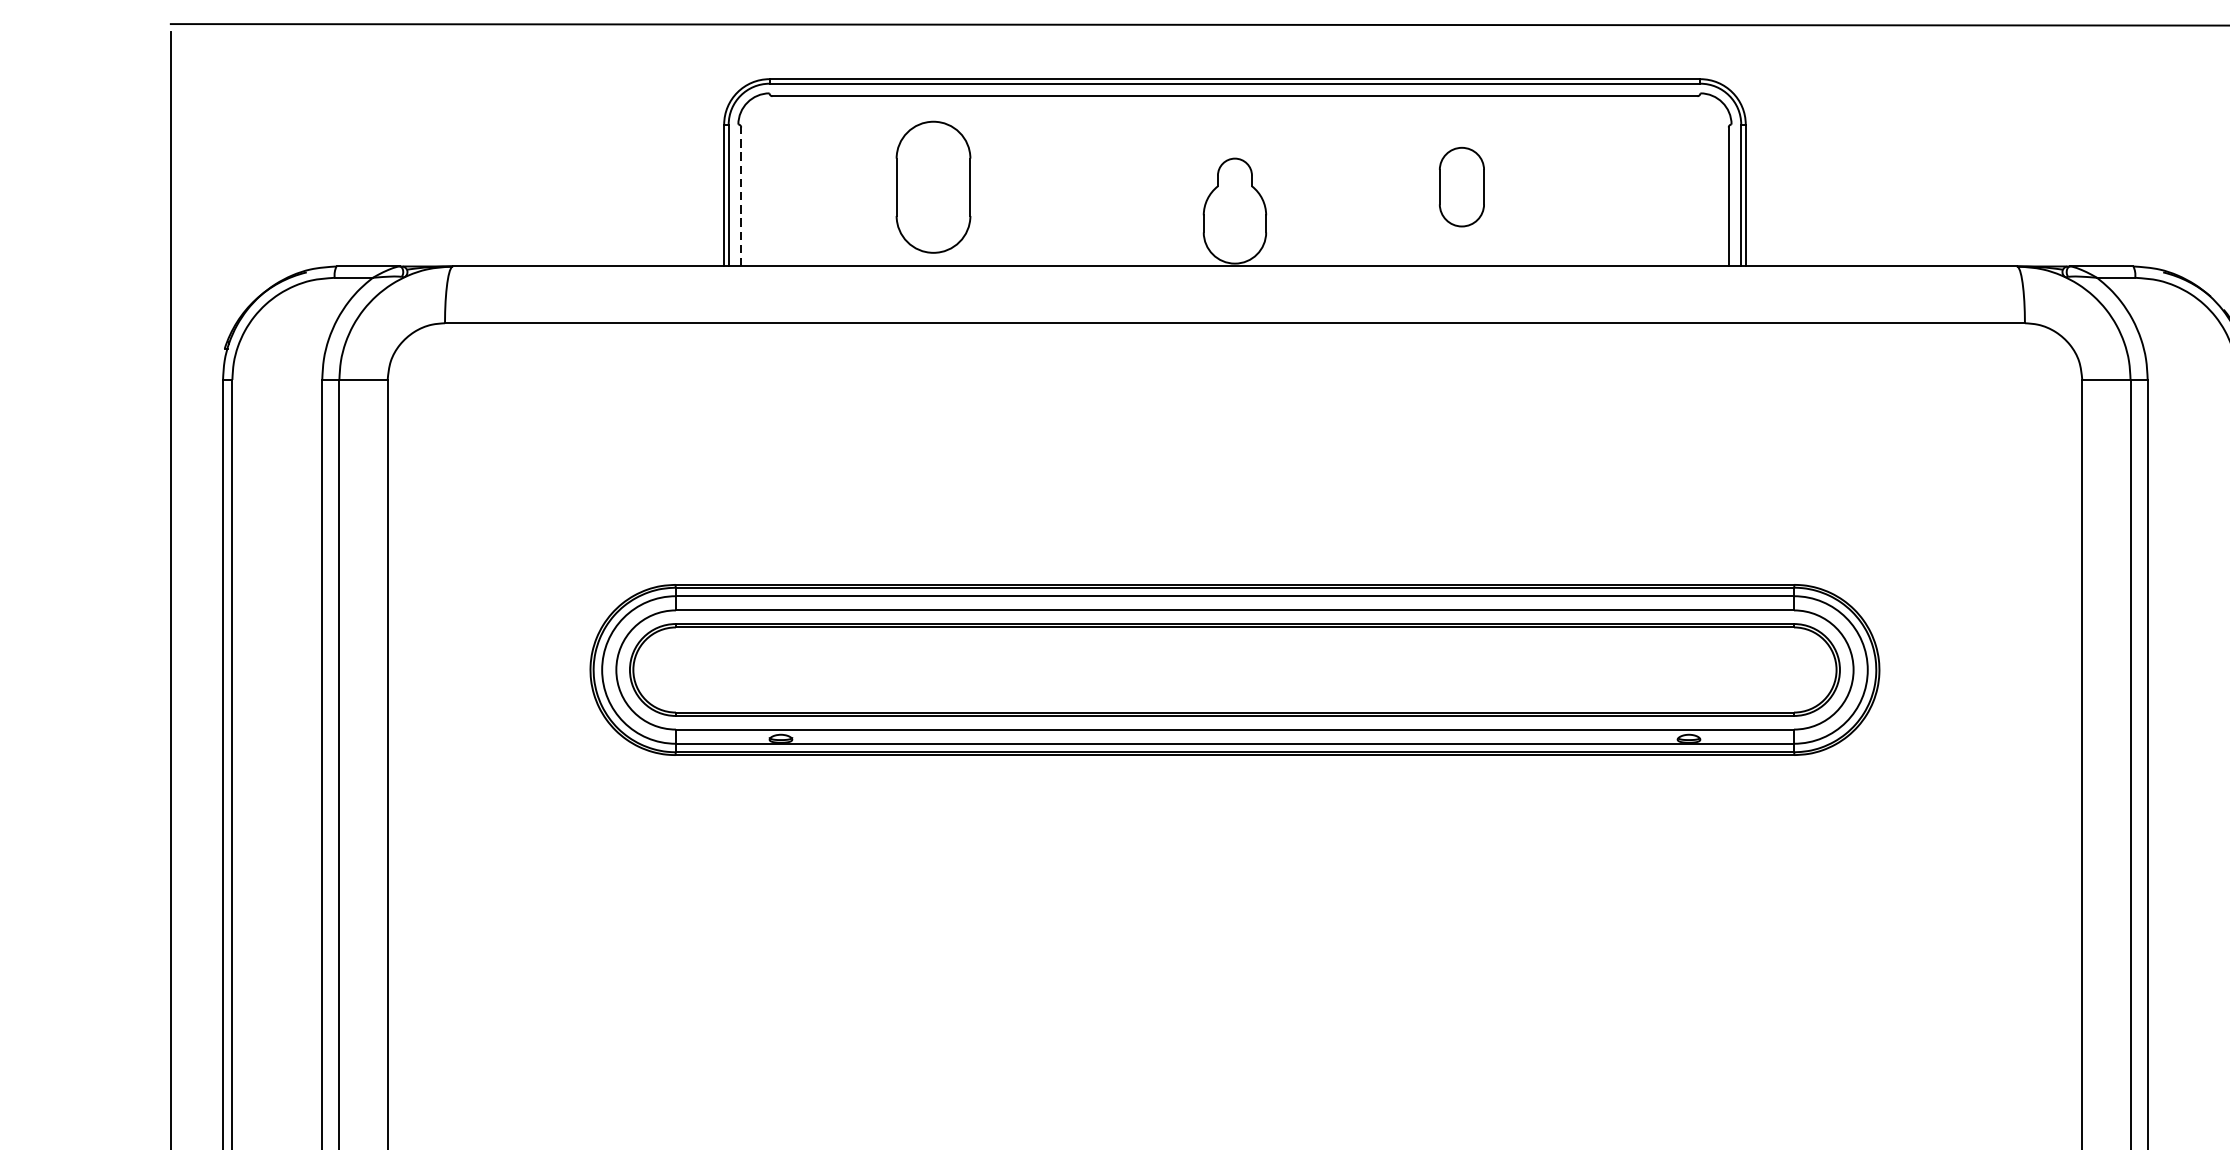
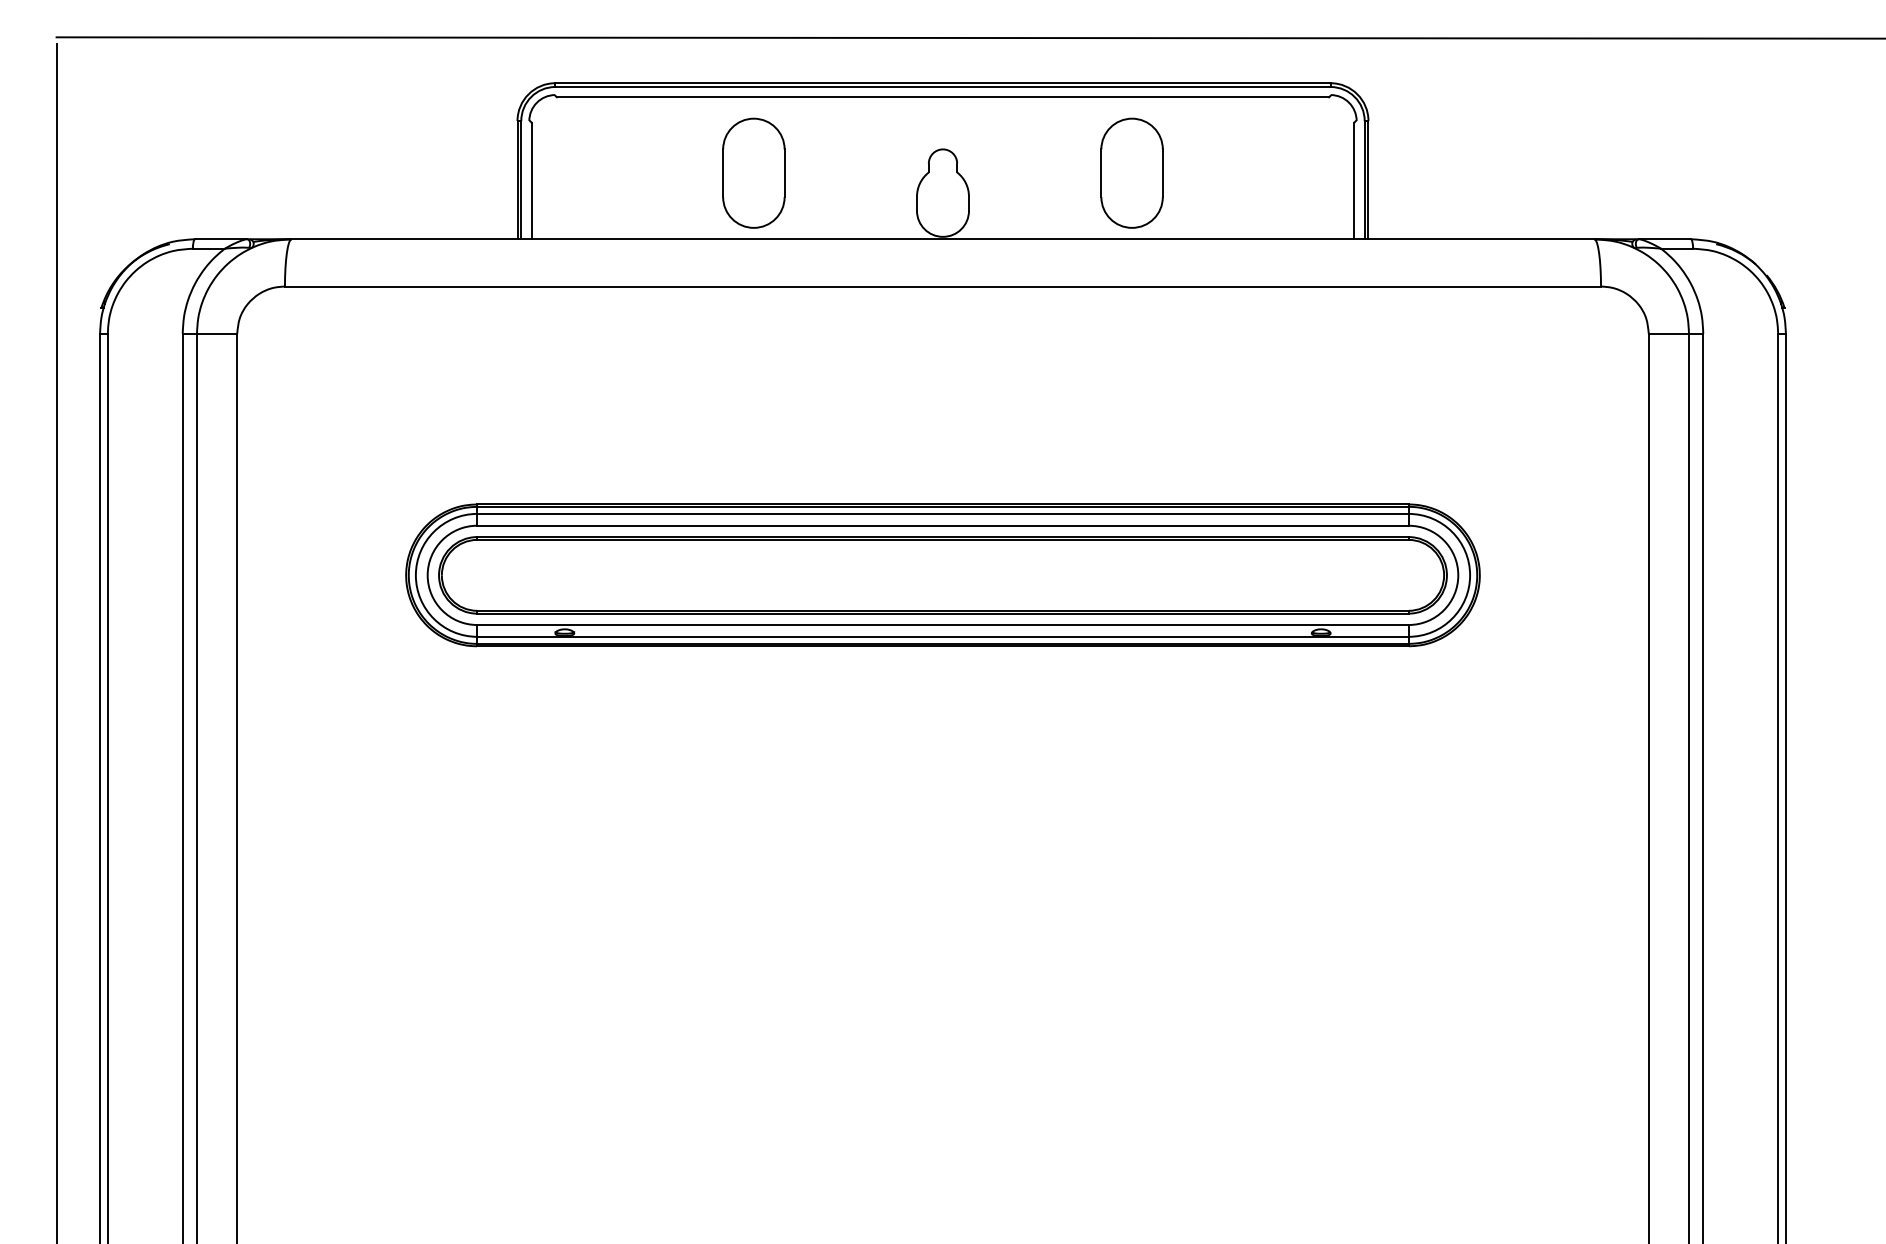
part: (933, 186) -> (753, 172), moved
part: (1461, 186) -> (1131, 172), size x1.67
line: (740, 197) -> (531, 181), dashed -> solid

